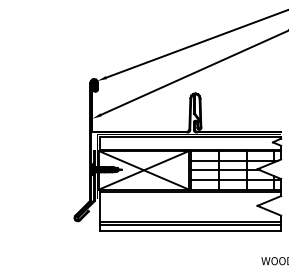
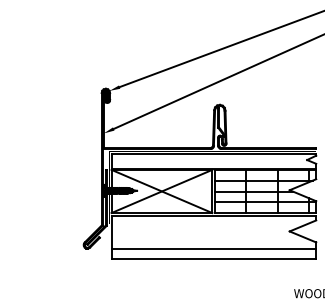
line: (189, 224) -> (213, 252), removed

